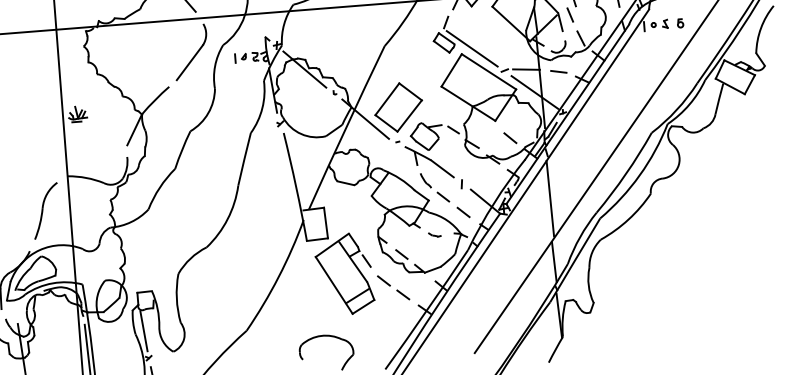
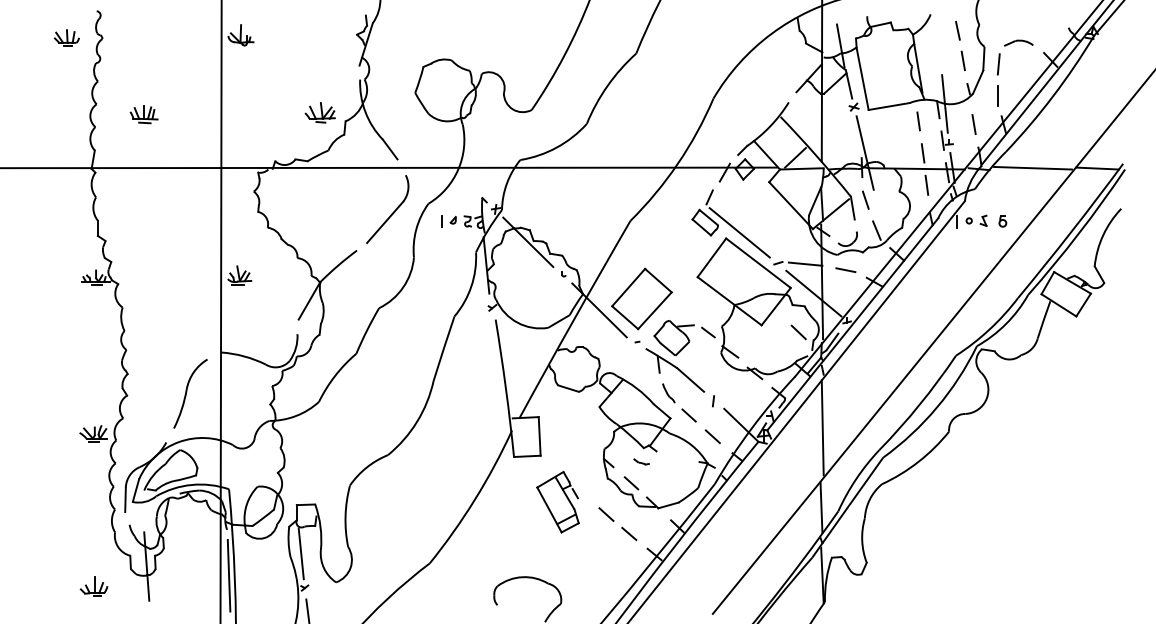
line: (510, 138) -> (798, 332), moved
part: (434, 234) -> (641, 461), moved
part: (344, 273) -> (557, 501), size x0.6

